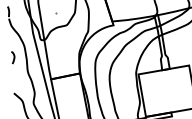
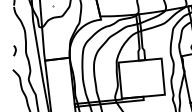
curve: (14, 57) -> (15, 50), moved

